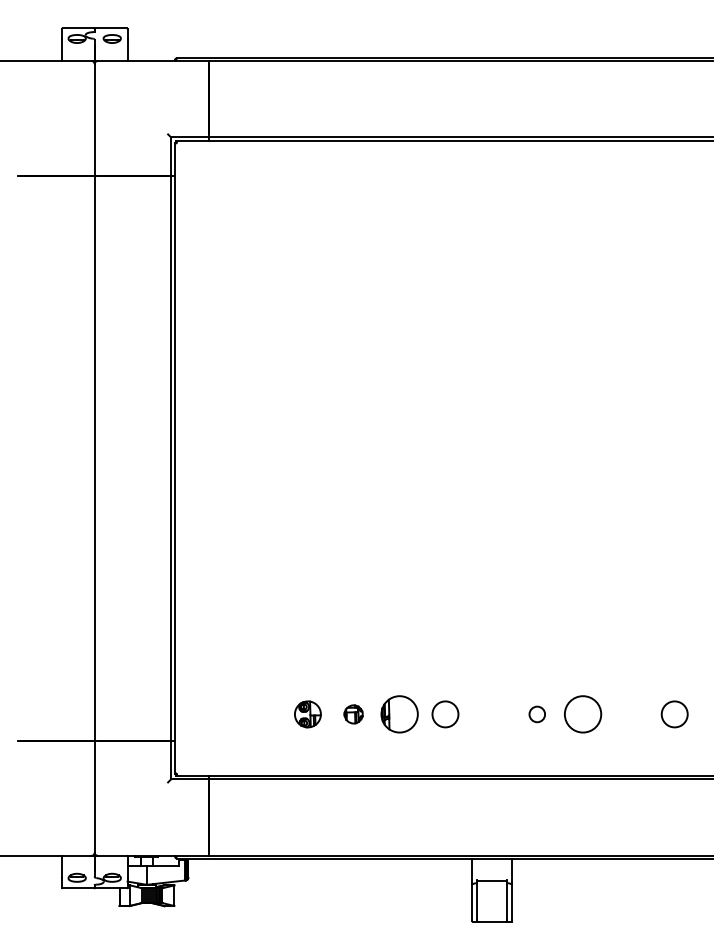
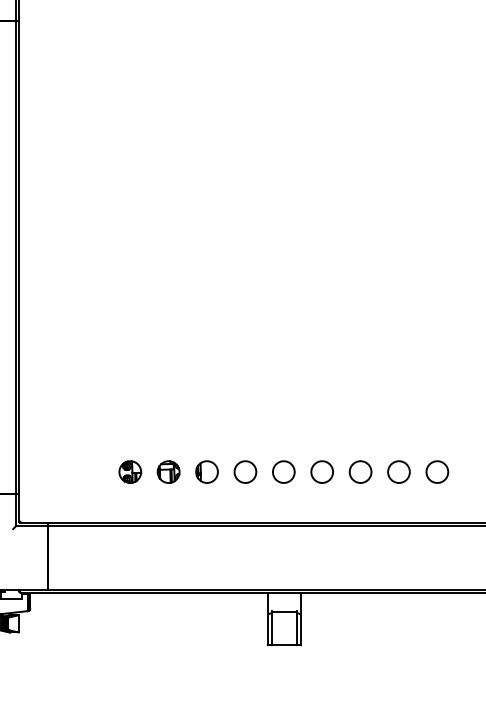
part: (353, 714) -> (168, 472), size x1.43
part: (399, 714) -> (206, 472), size x0.71
circle: (491, 714) -> (283, 472), added
circle: (537, 714) -> (322, 472), size x1.67
circle: (582, 714) -> (360, 472), size x0.71
circle: (628, 714) -> (398, 472), added

